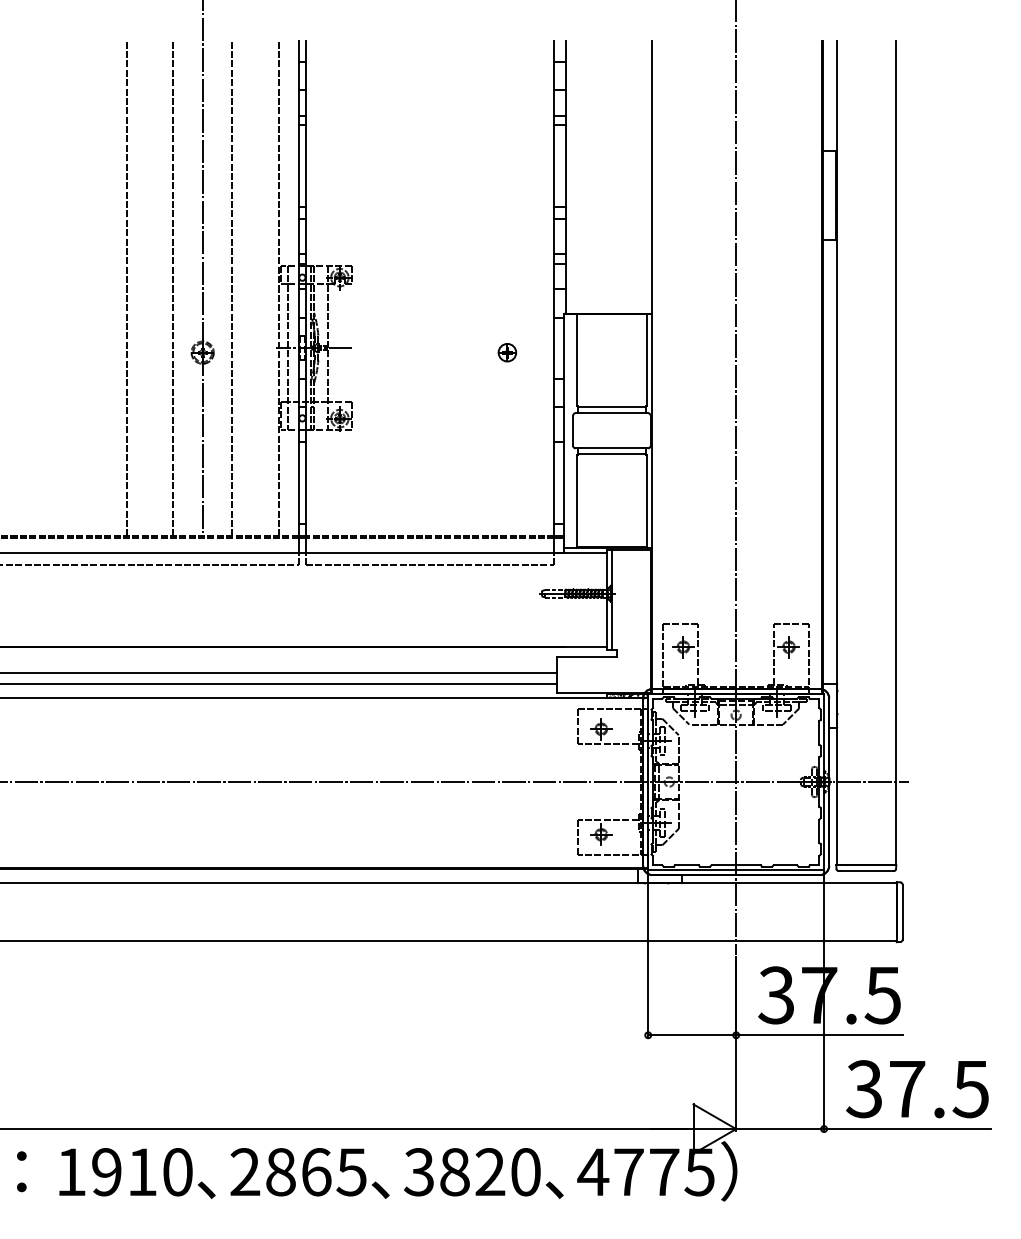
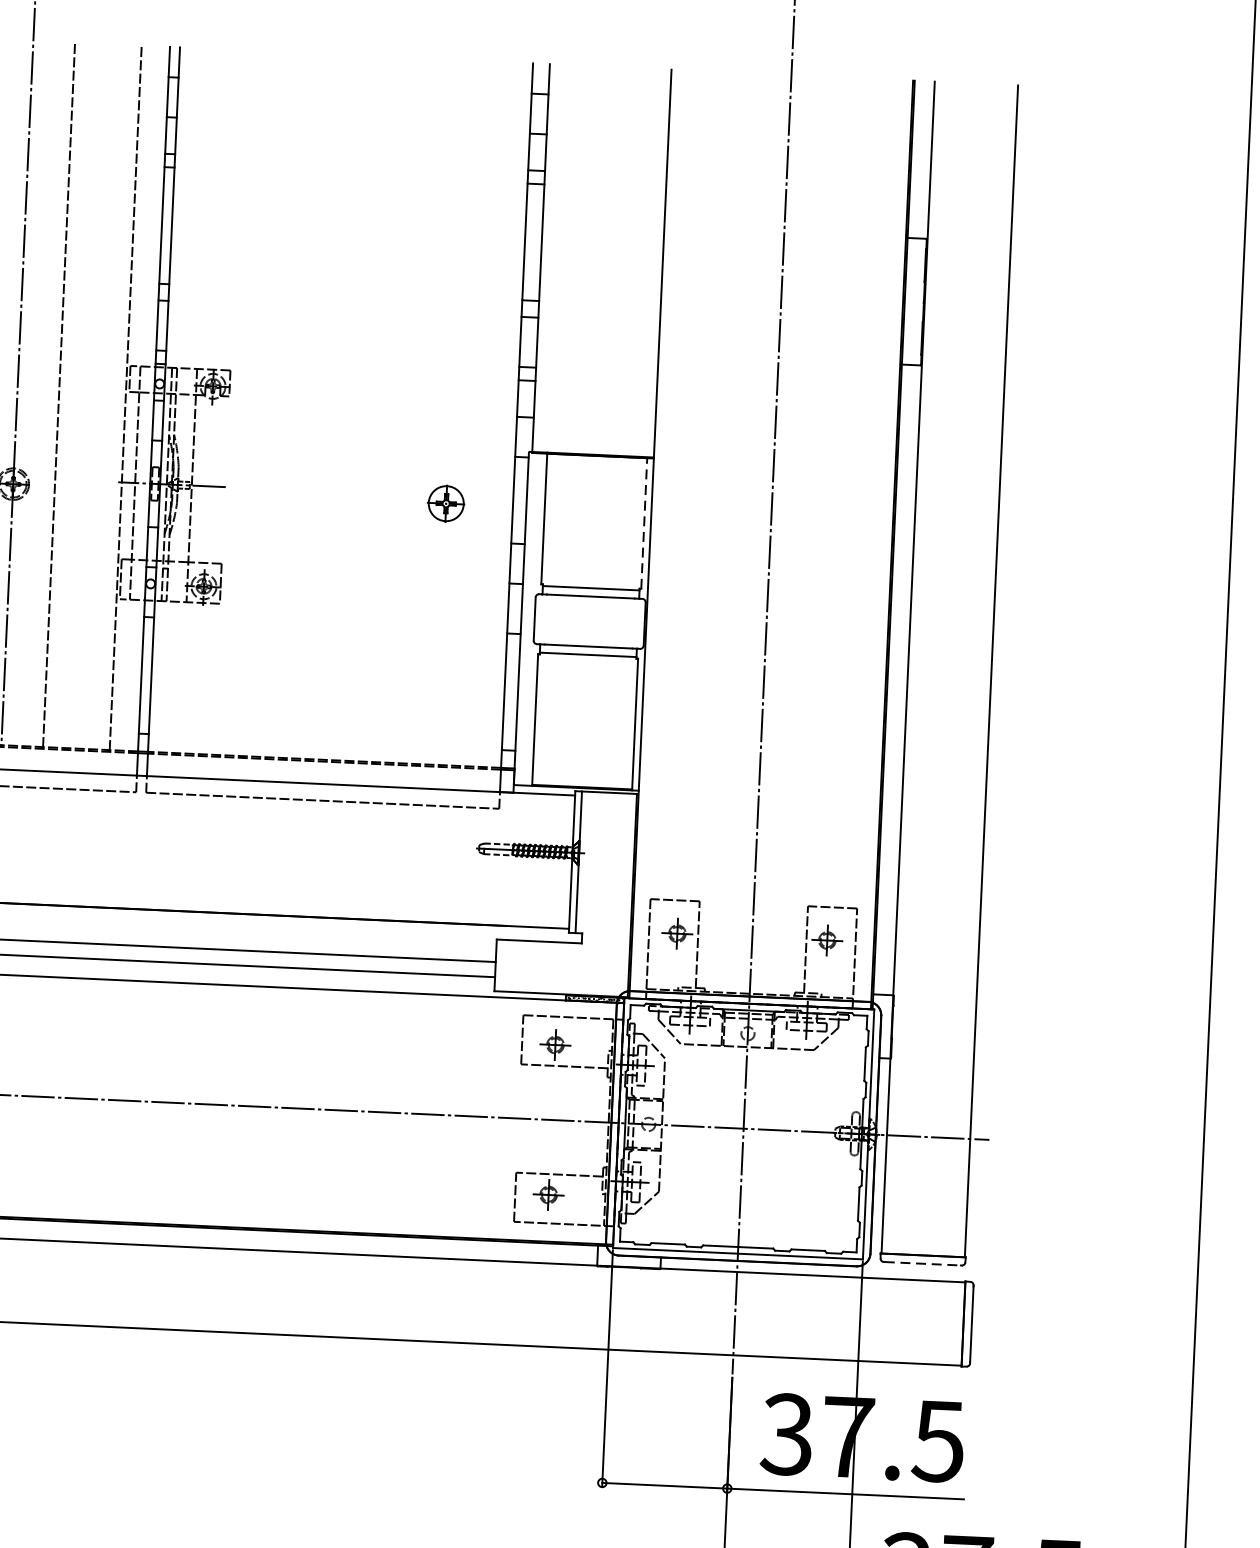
part: (507, 352) -> (446, 503), size x1.4
line: (647, 359) -> (644, 522), solid -> dashed
line: (866, 871) -> (923, 1264), solid -> dashed

